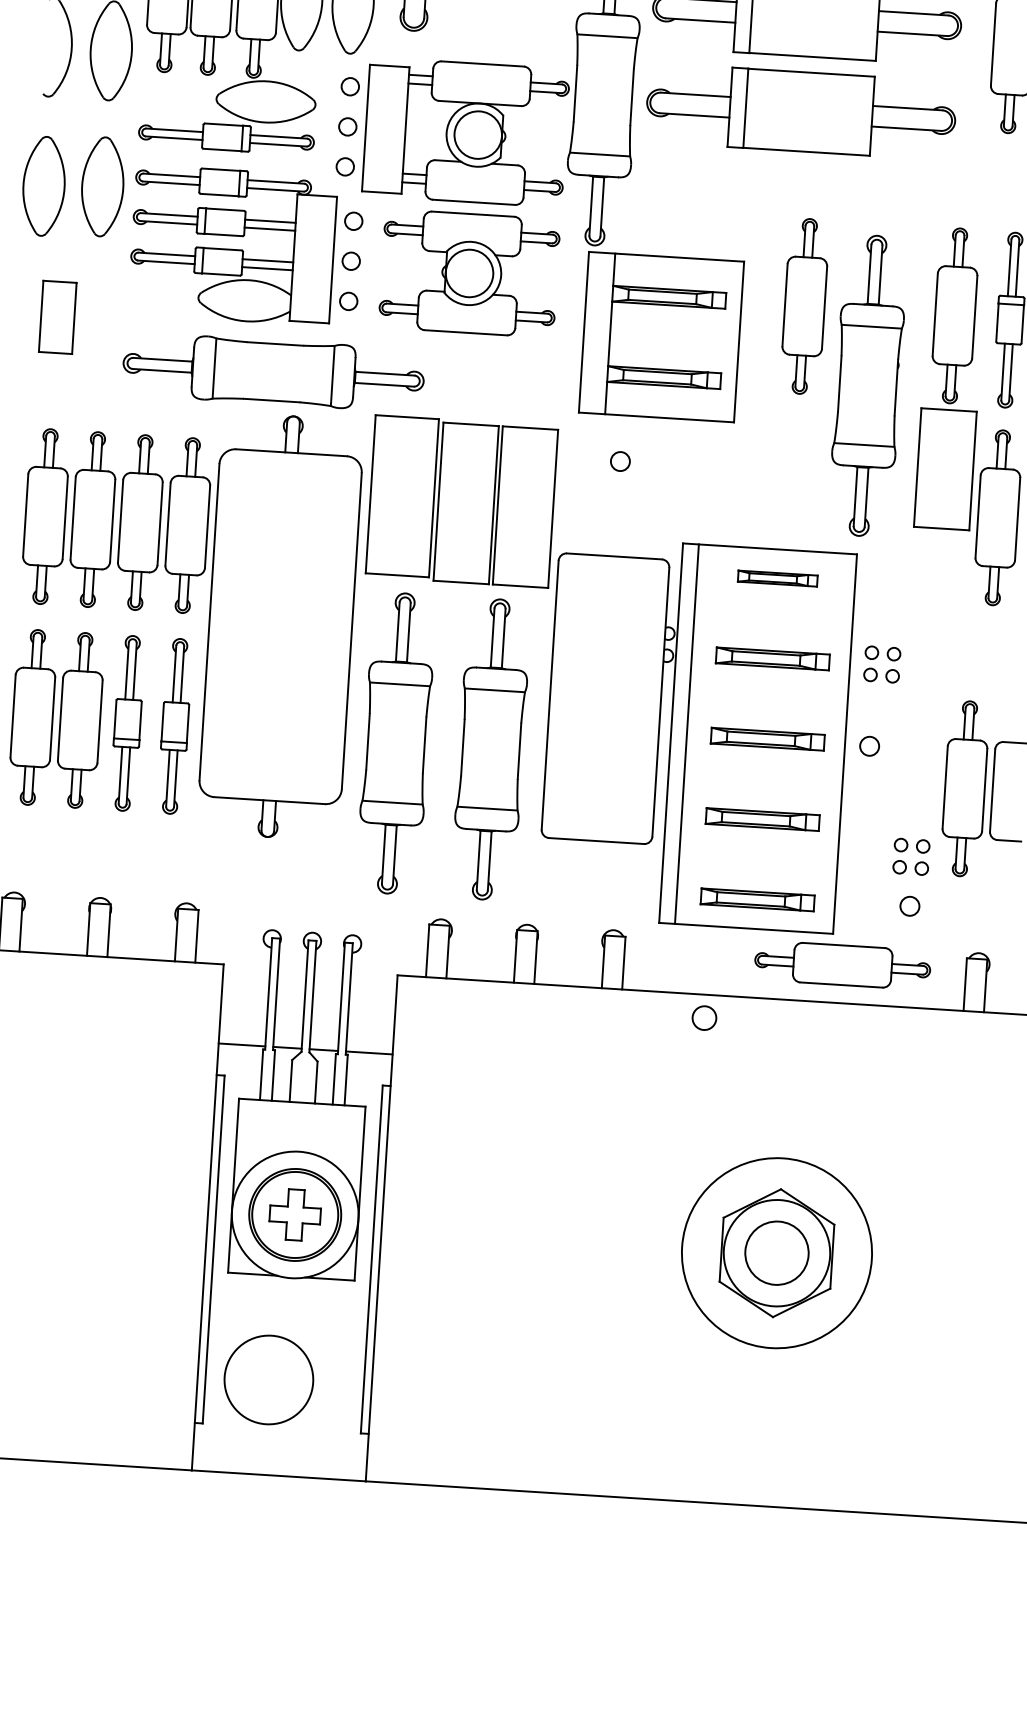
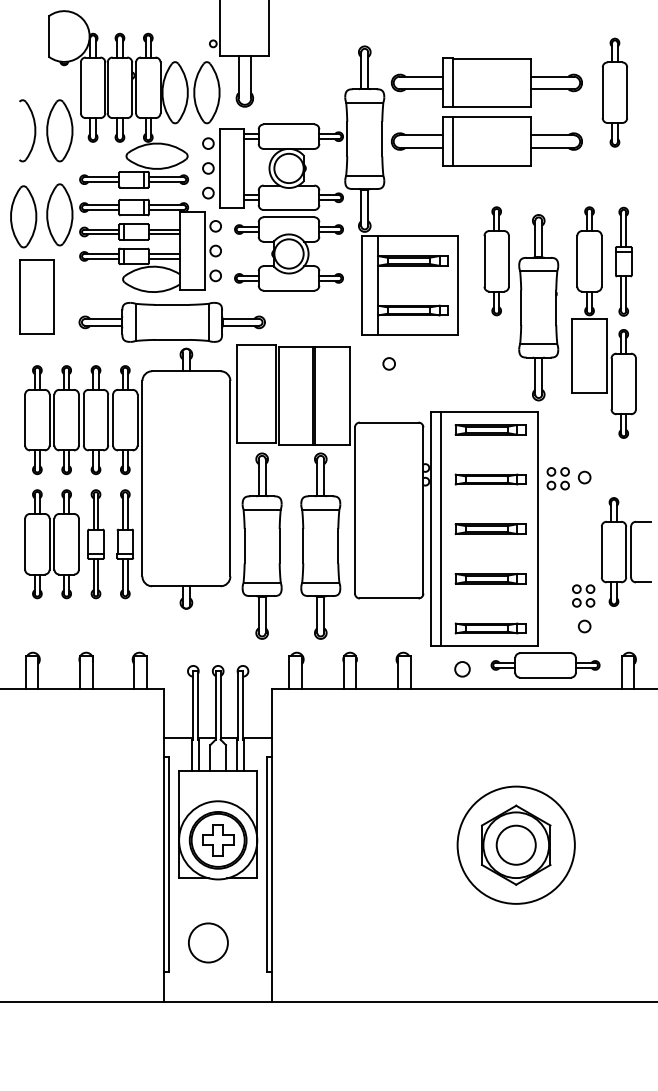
part: (56, 316) -> (36, 296), size x1.67
part: (777, 577) -> (490, 429), size x1.43
circle: (869, 746) -> (584, 477), moved
circle: (704, 1018) -> (462, 669), moved
circle: (269, 1379) -> (208, 942), size x0.71

